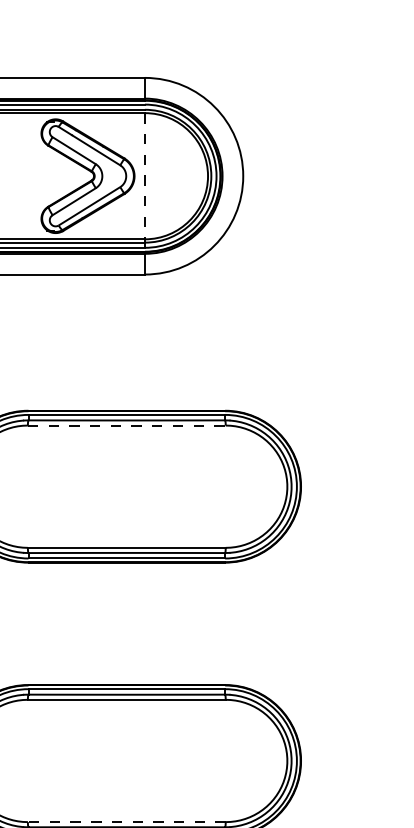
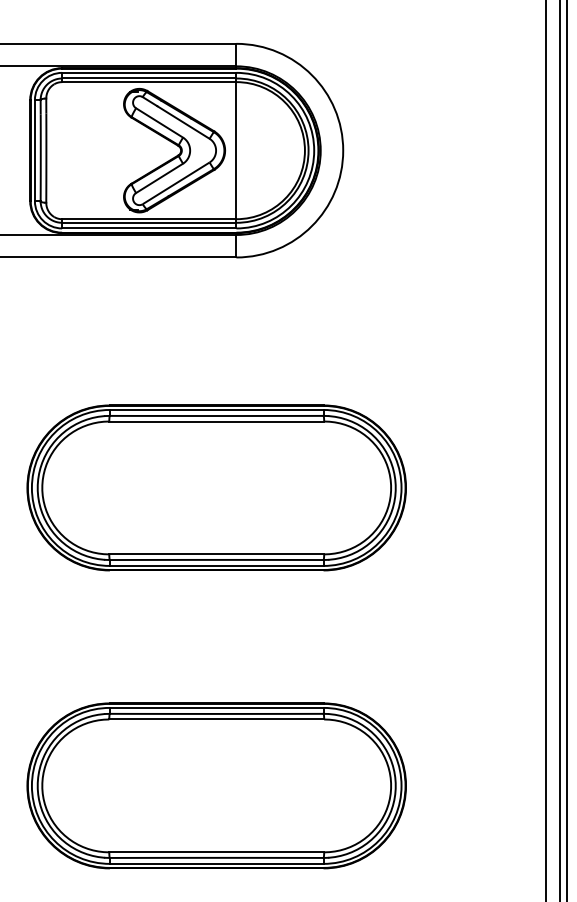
line: (145, 176) -> (236, 150), dashed -> solid
line: (127, 425) -> (217, 421), dashed -> solid
line: (126, 822) -> (216, 852), dashed -> solid

